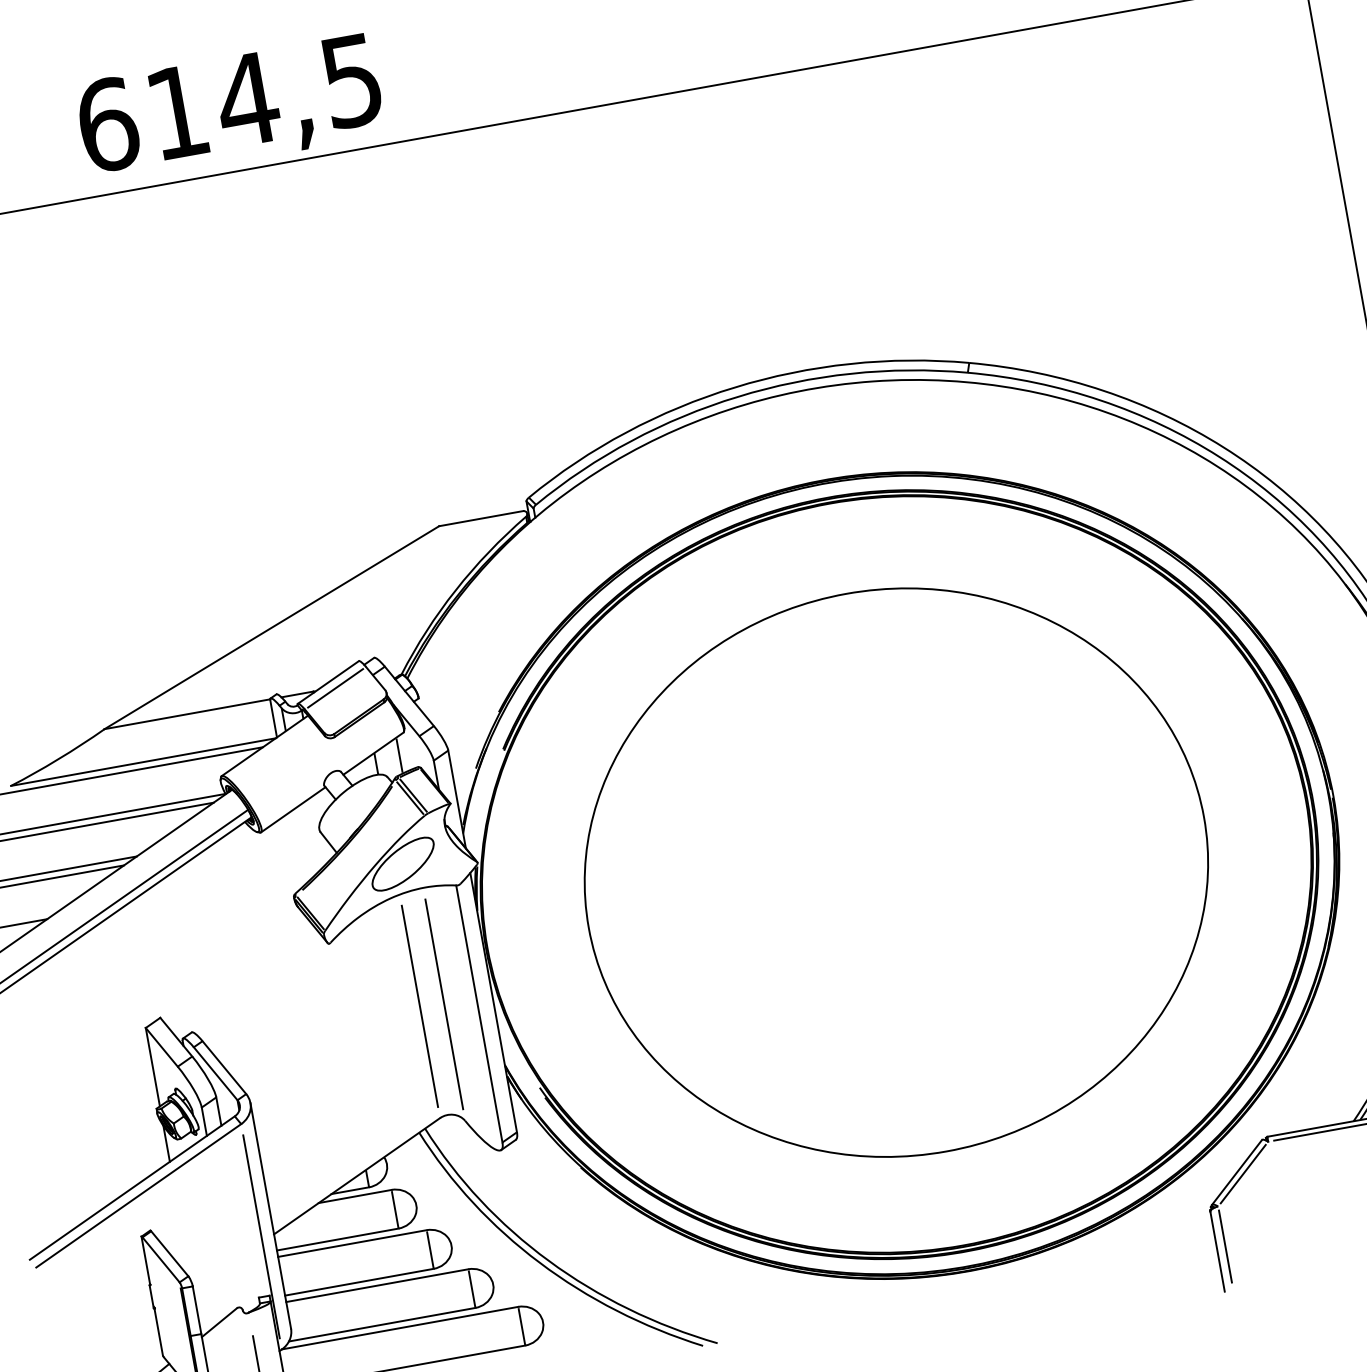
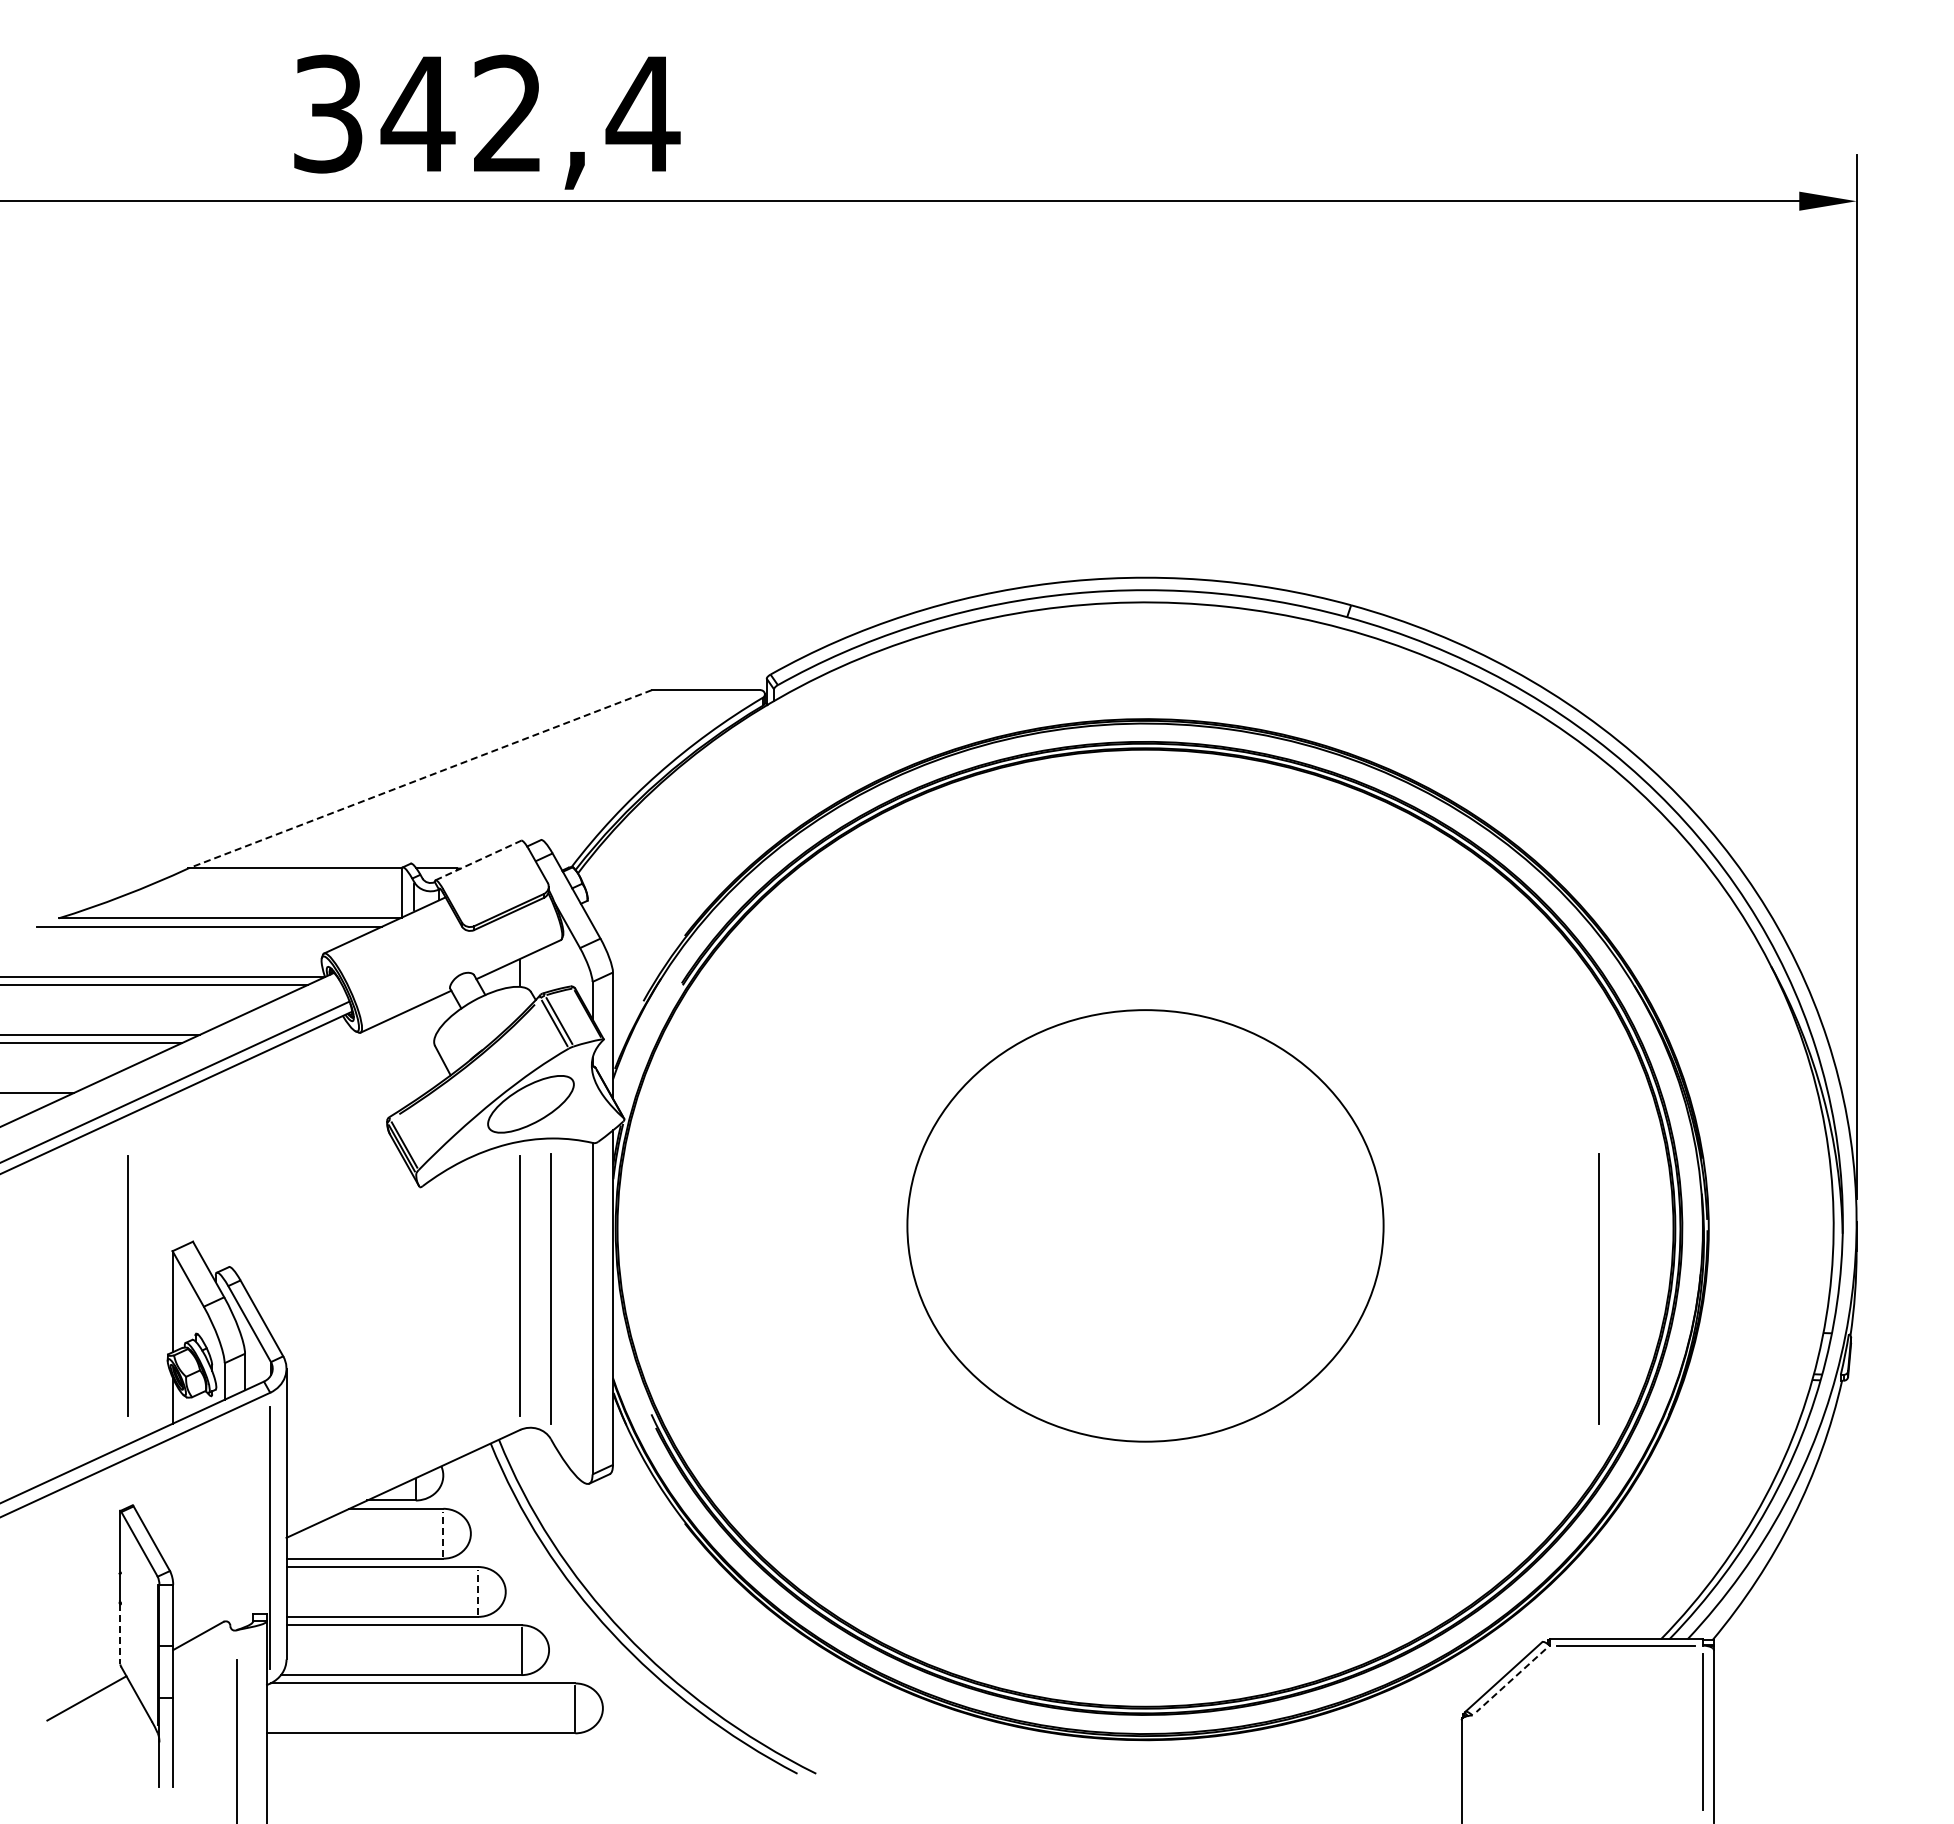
text: (230, 102) -> (486, 113), 614,5 -> 342,4
line: (271, 627) -> (419, 779), solid -> dashed
line: (328, 682) -> (478, 860), solid -> dashed
line: (335, 688) -> (485, 869), removed
line: (399, 755) -> (550, 967), removed
line: (1256, 858) -> (1598, 1288), added
part: (896, 872) -> (1145, 1225), size x0.6
line: (115, 1060) -> (127, 1285), added
line: (1243, 1174) -> (1511, 1680), solid -> dashed
line: (395, 1209) -> (443, 1534), solid -> dashed
line: (1225, 1246) -> (1472, 1766), removed
line: (430, 1249) -> (478, 1592), solid -> dashed
line: (158, 1332) -> (120, 1634), solid -> dashed

